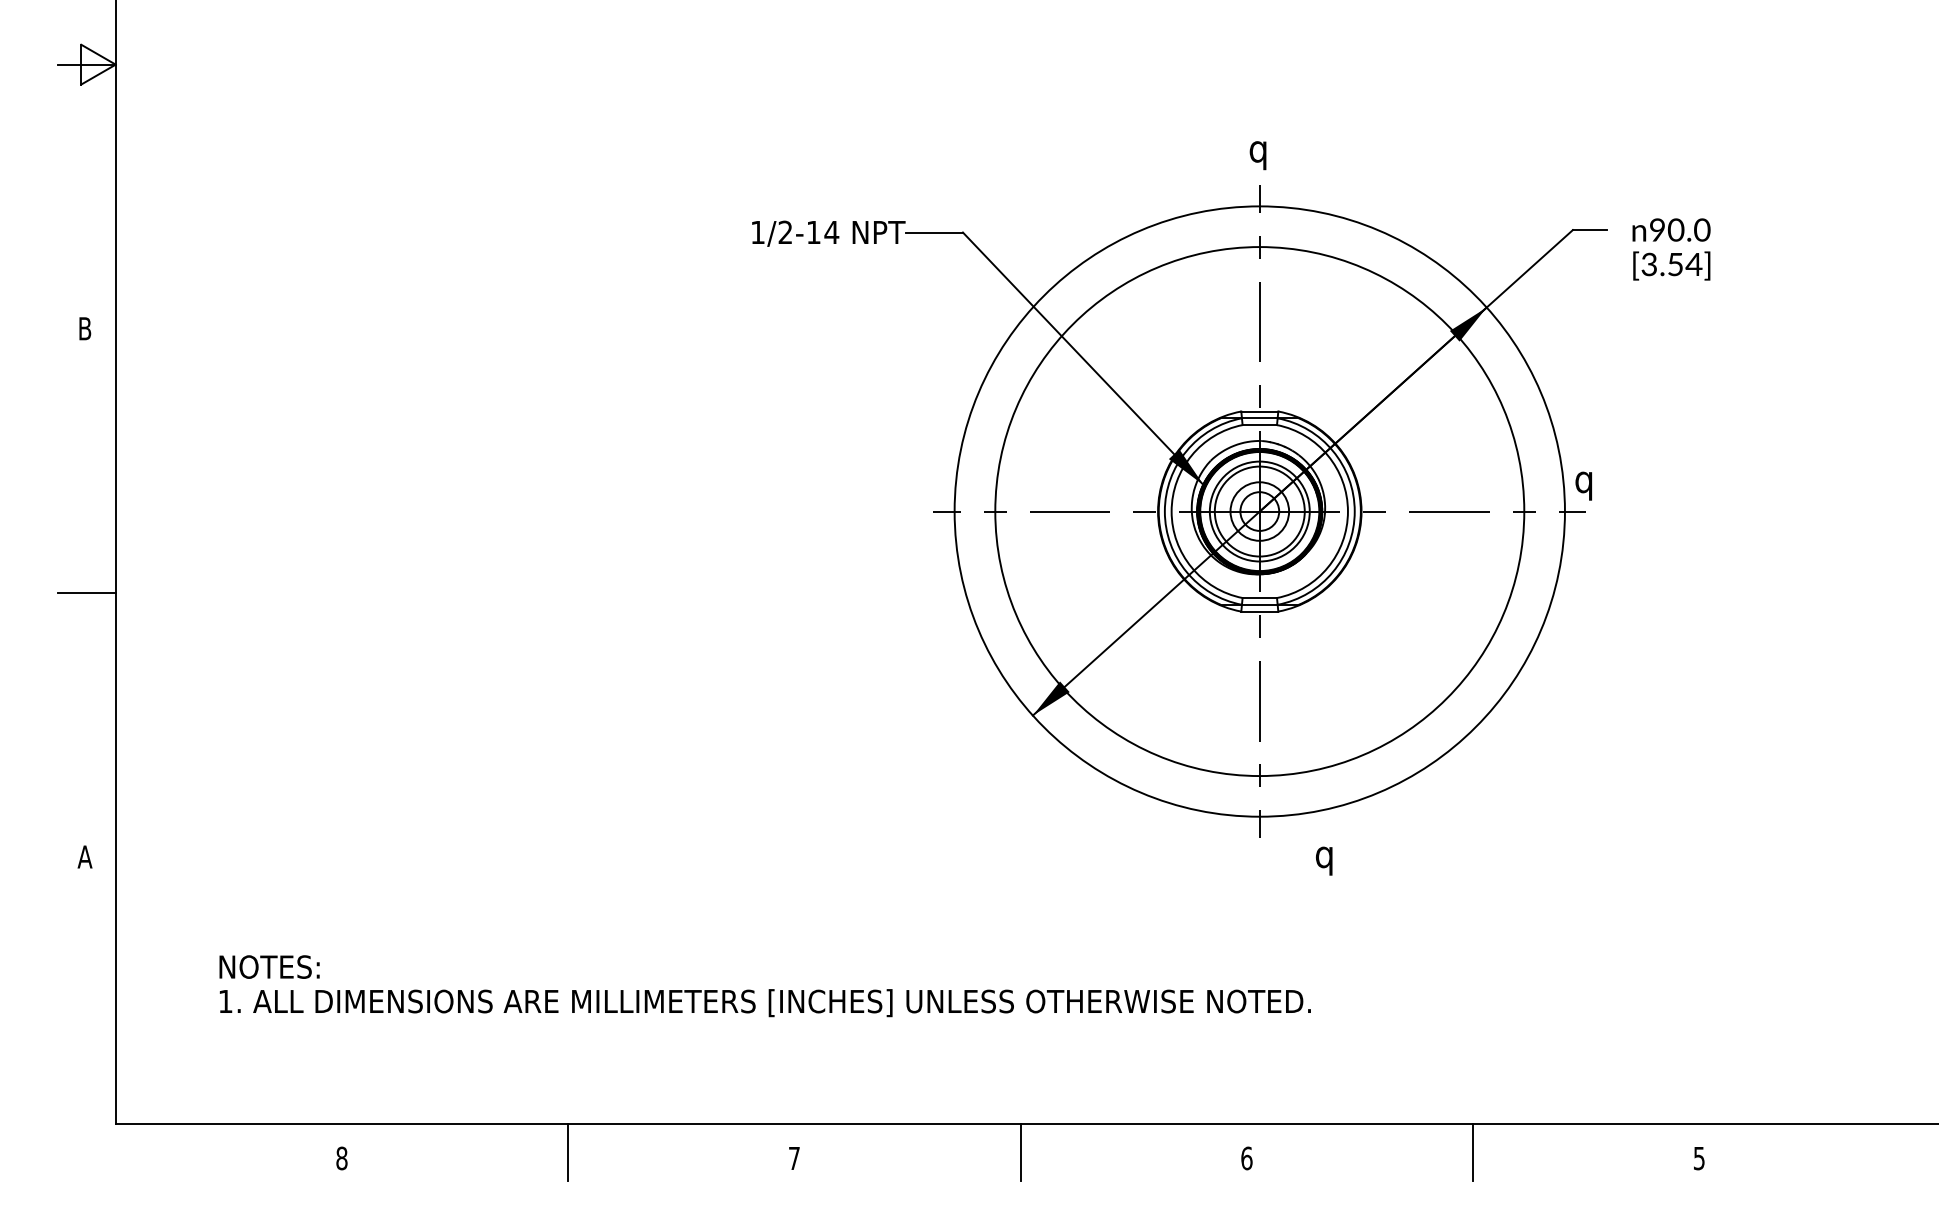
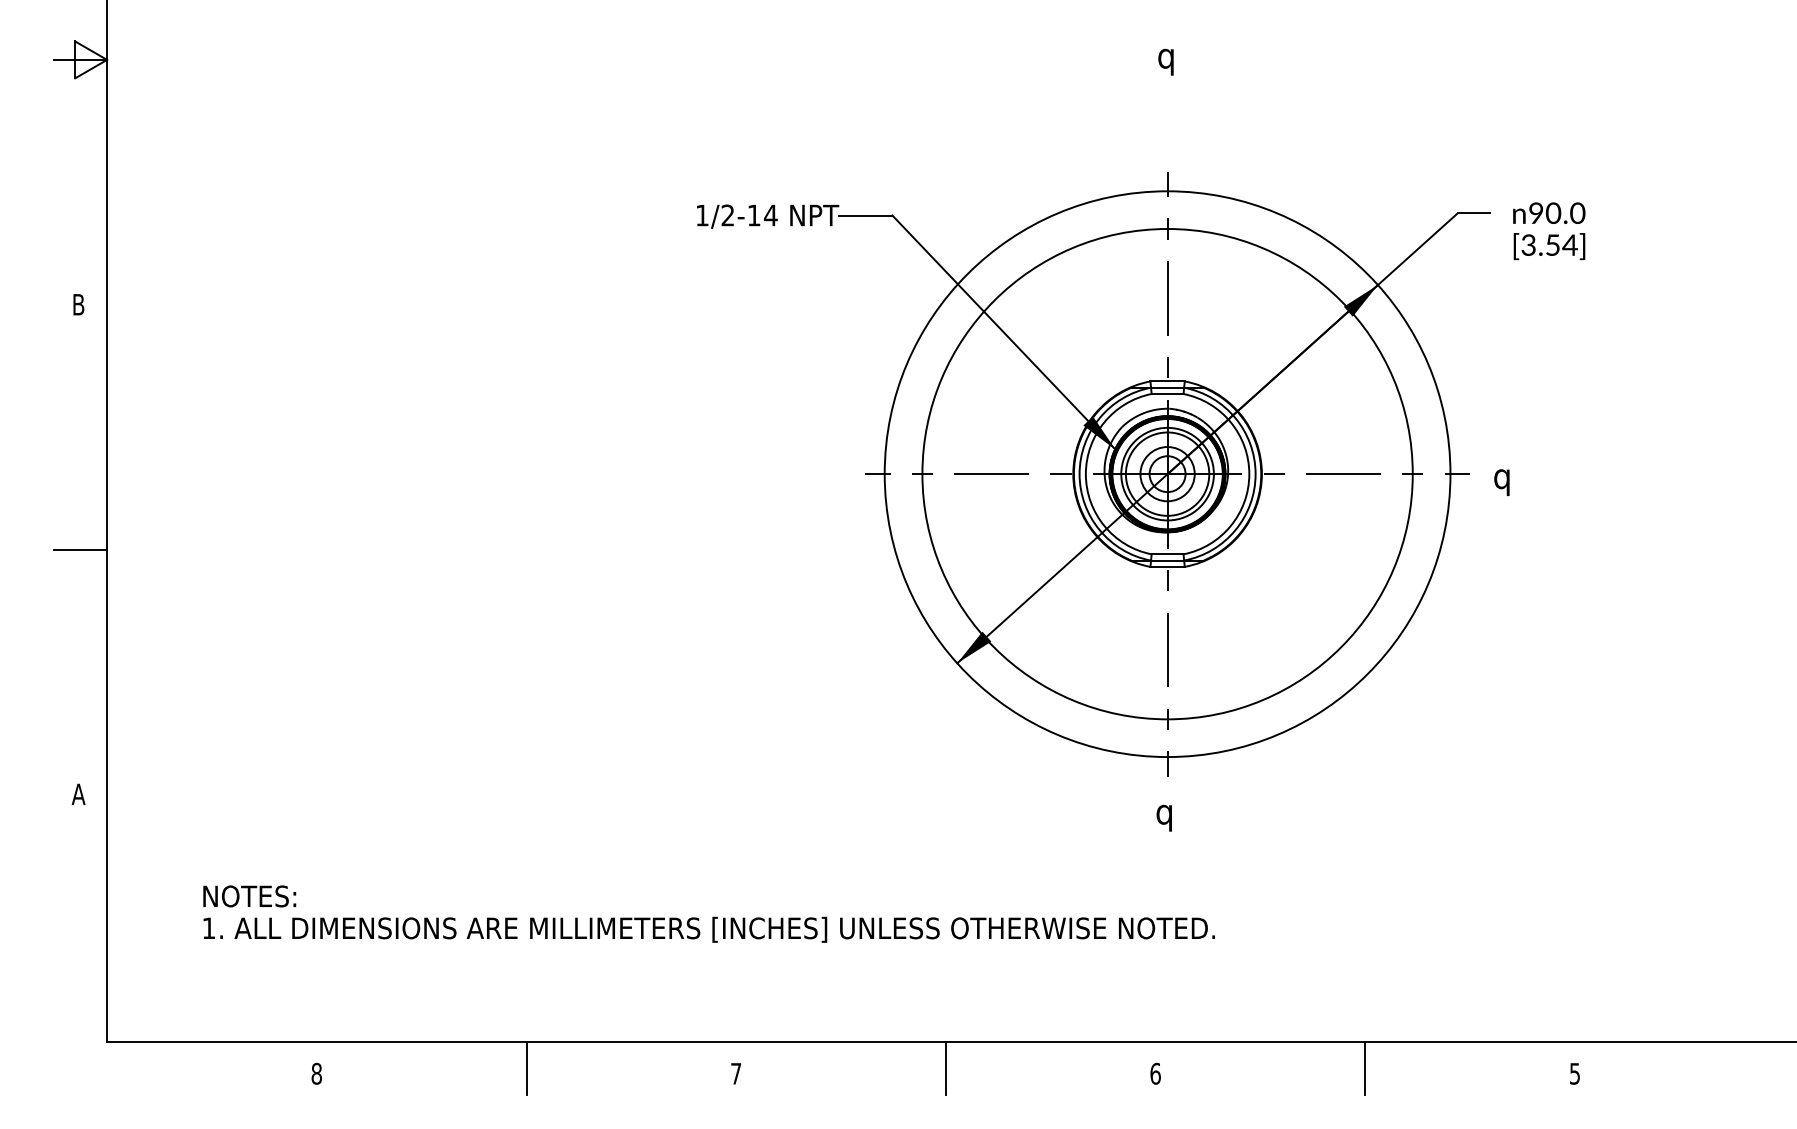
text: (1257, 154) -> (1165, 61), moved
text: (1583, 486) -> (1501, 482), moved
text: (1323, 860) -> (1163, 817), moved

